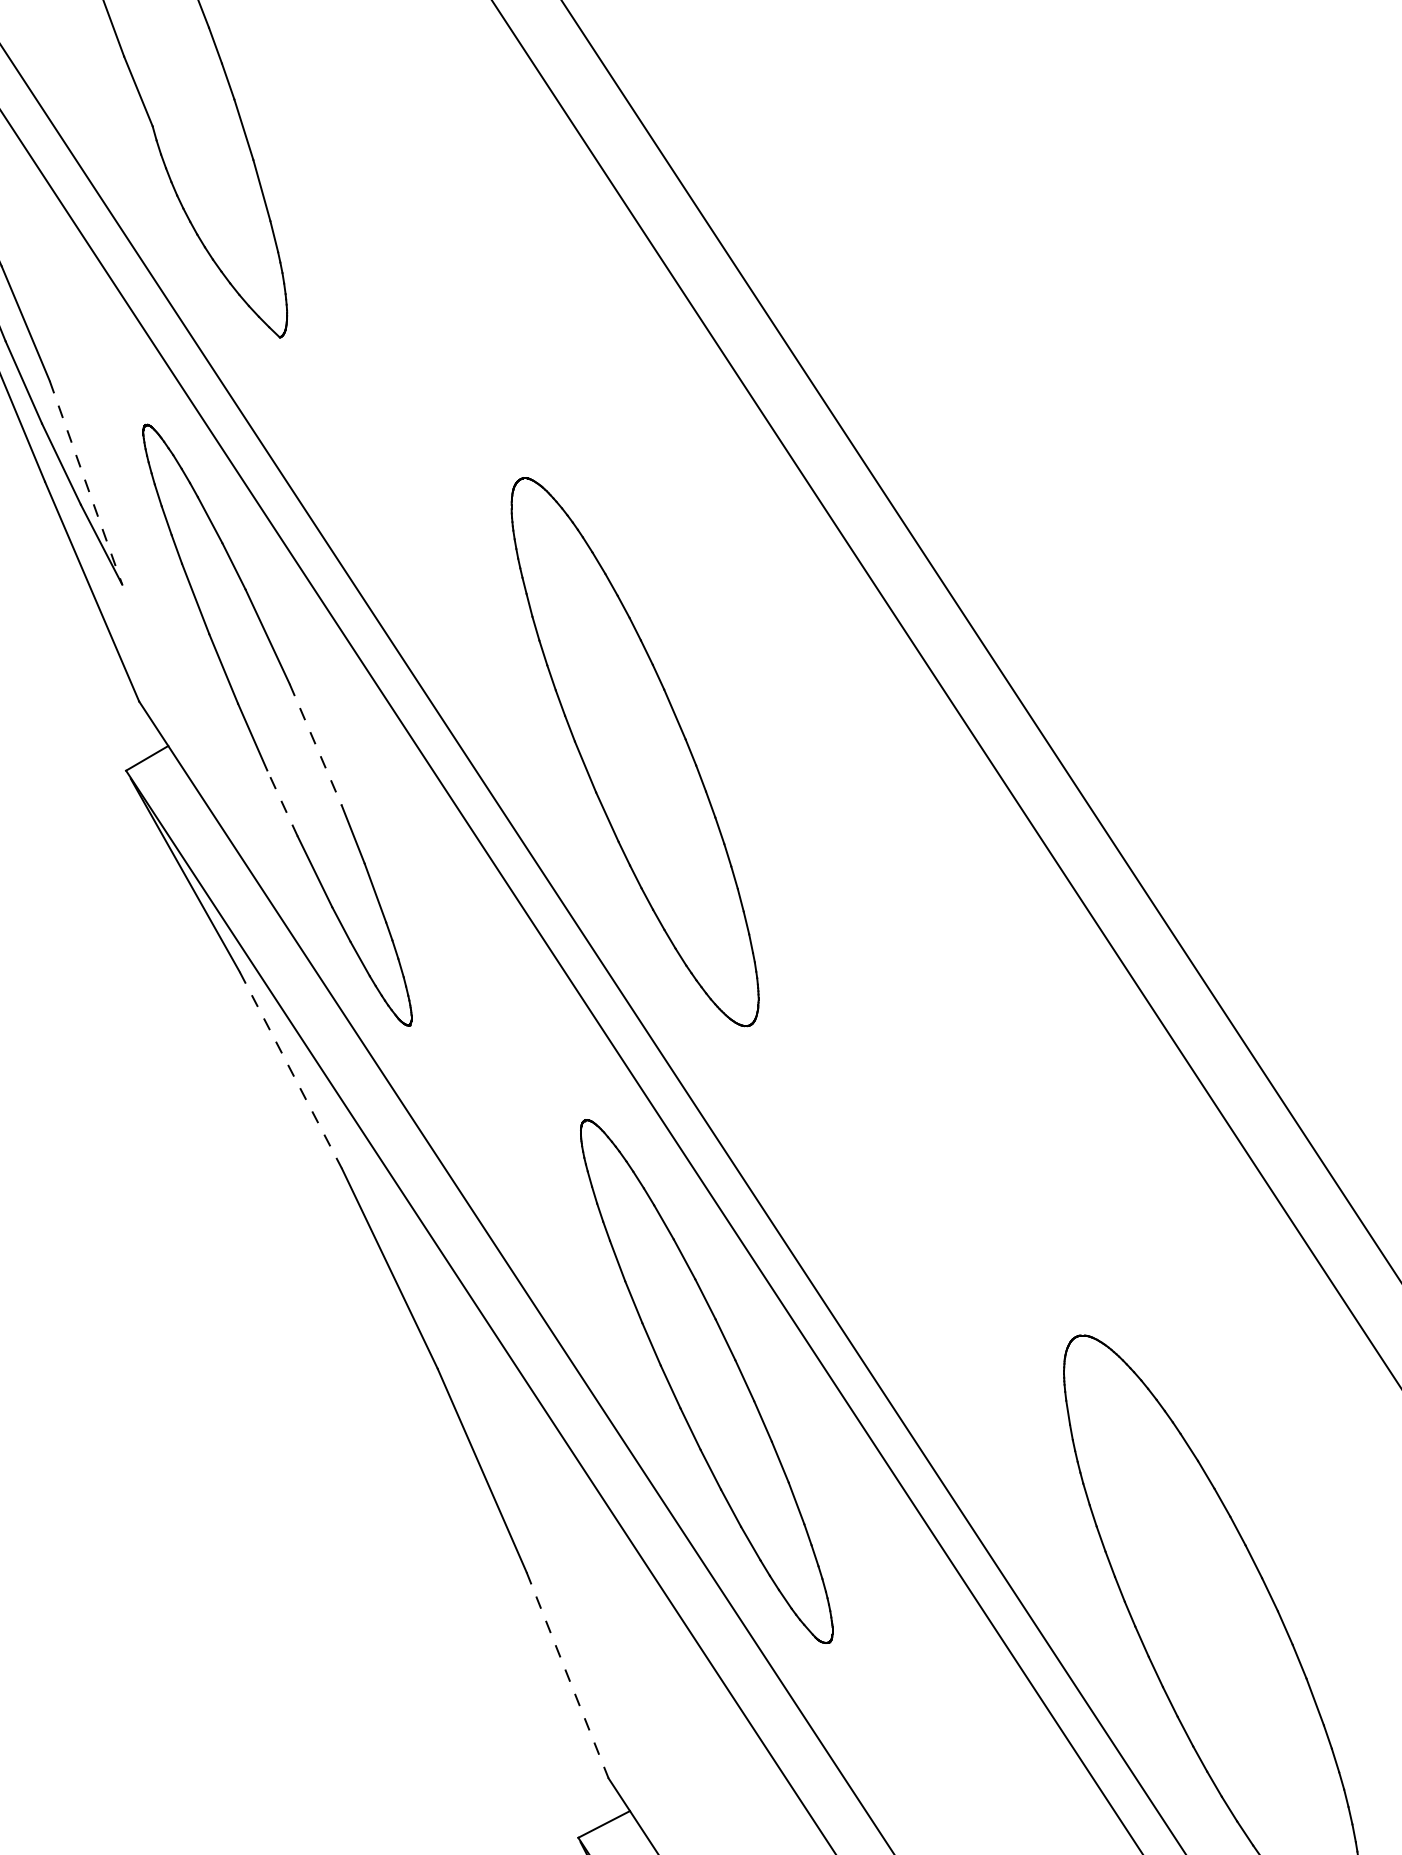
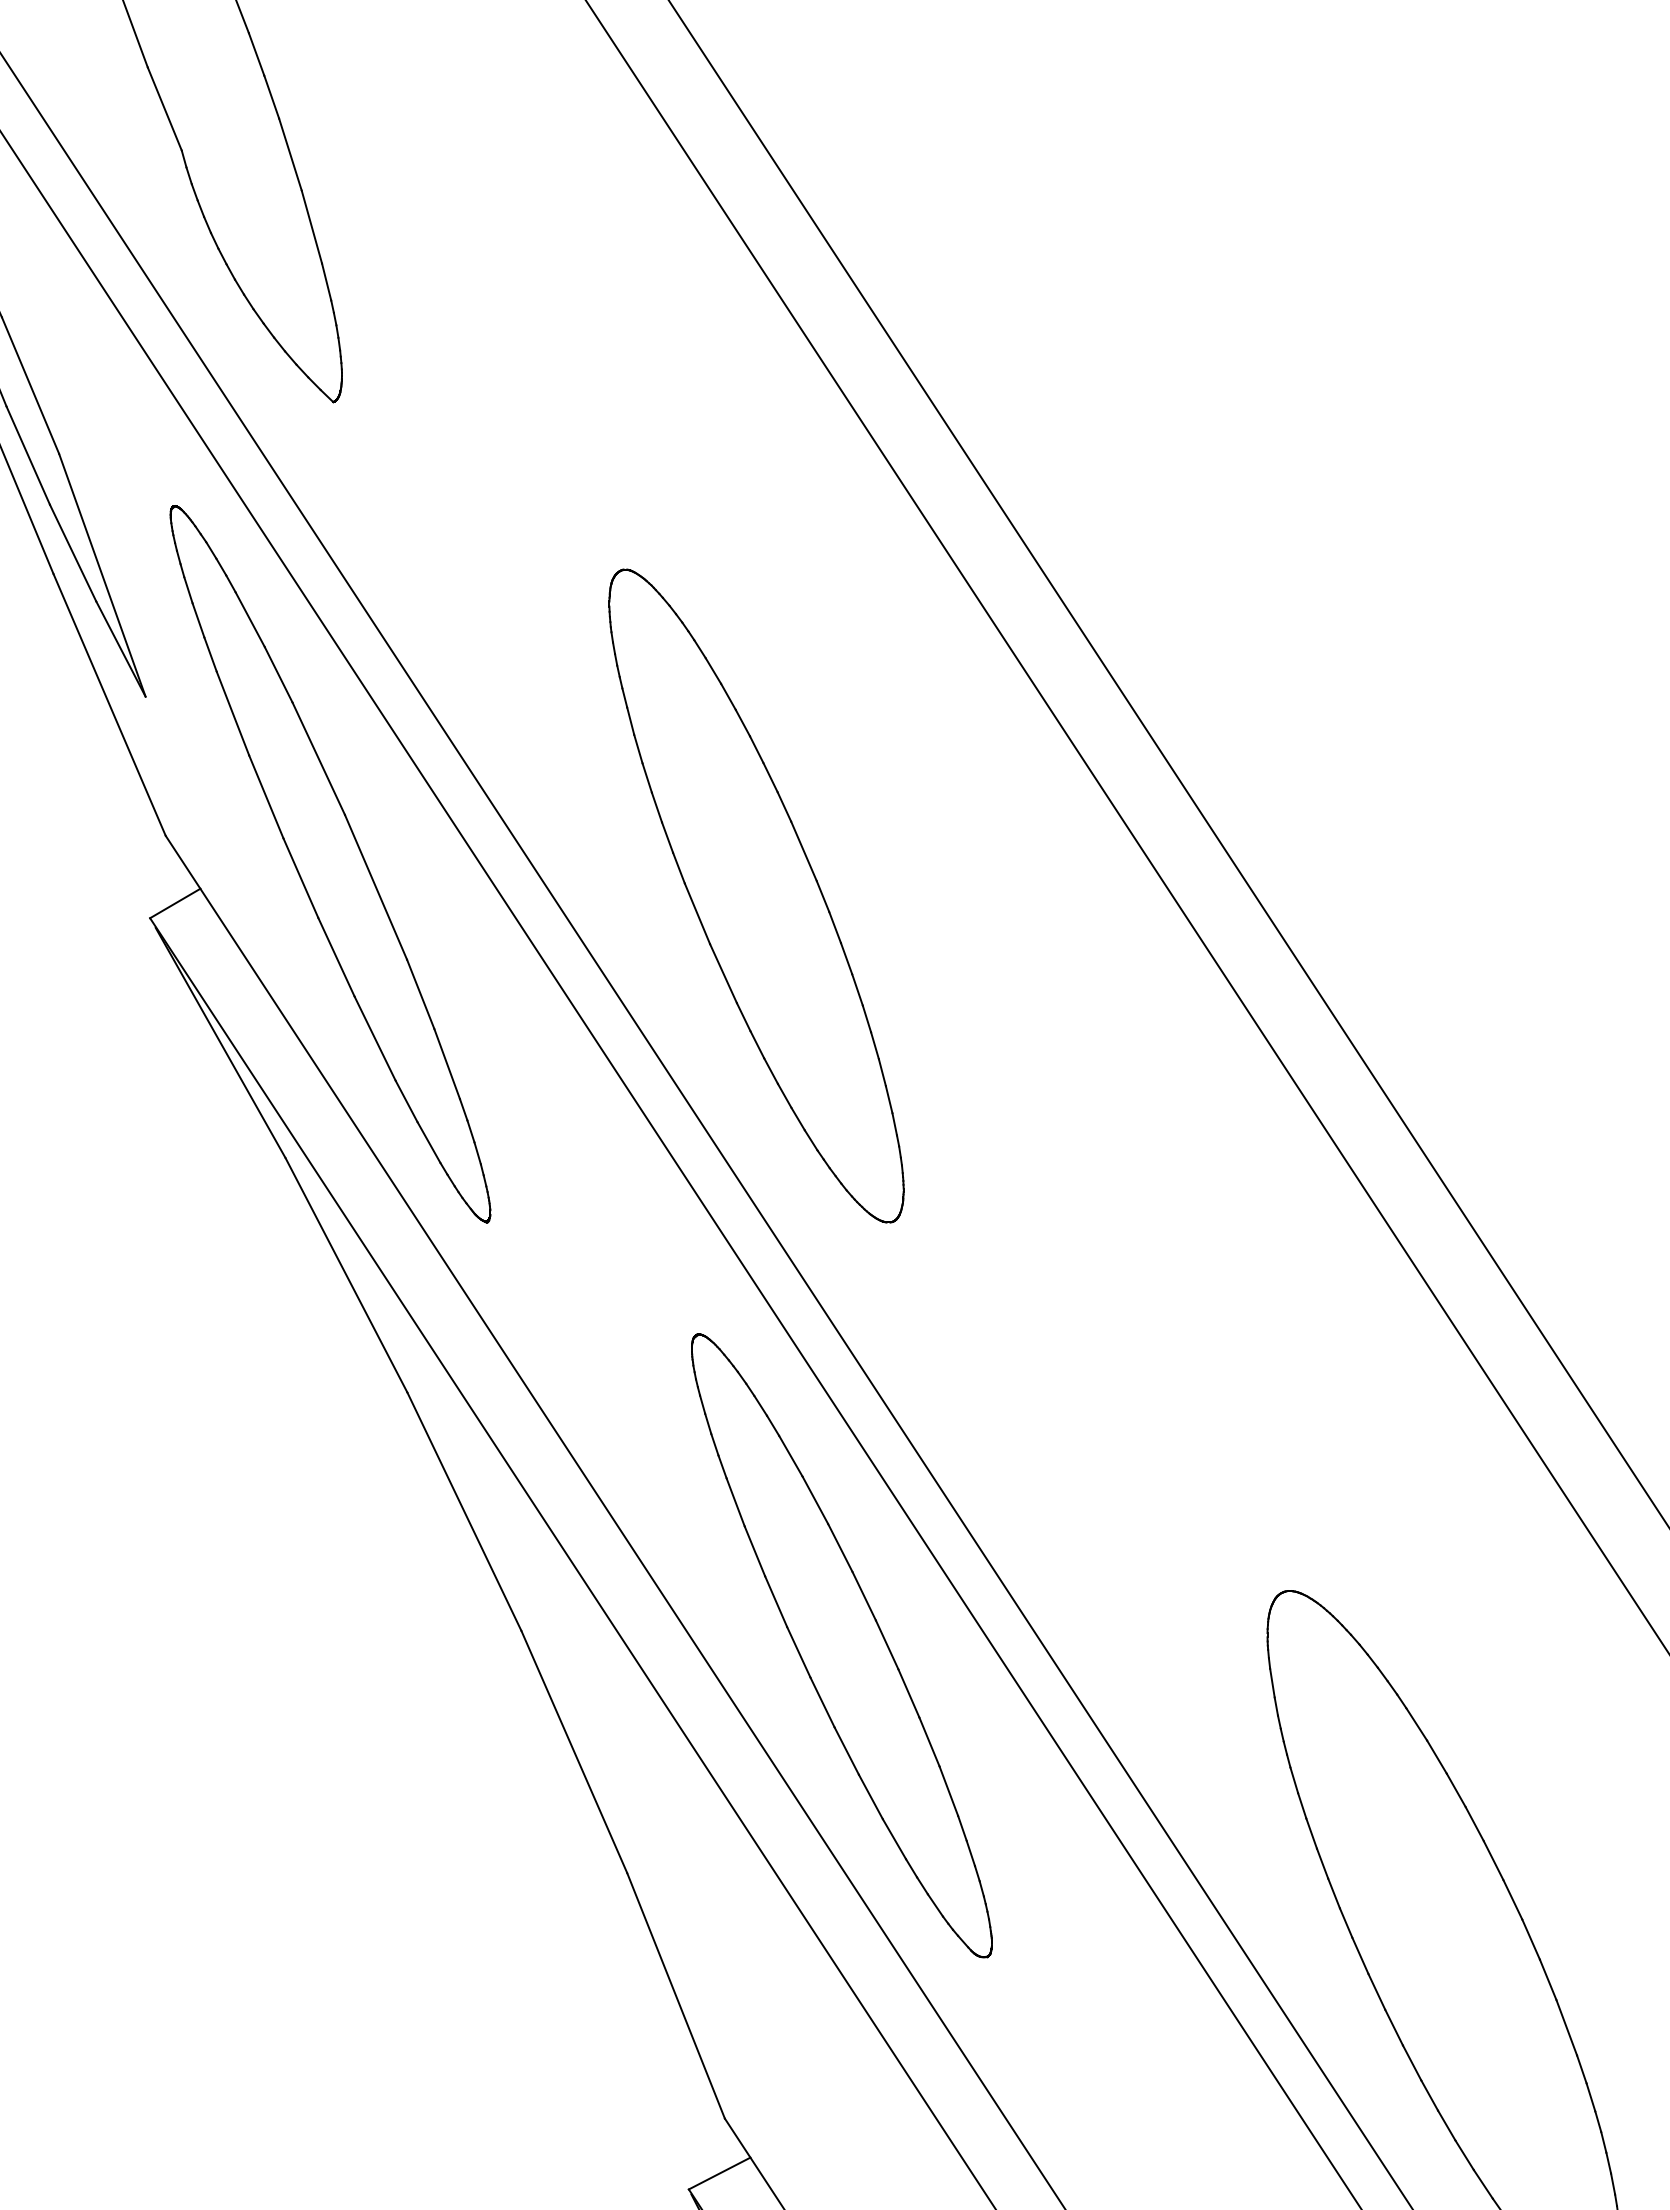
line: (86, 483) -> (102, 575), dashed -> solid
line: (316, 744) -> (376, 887), dashed -> solid
line: (282, 802) -> (336, 956), dashed -> solid
line: (290, 1070) -> (346, 1275), dashed -> solid
line: (567, 1675) -> (676, 1996), dashed -> solid

